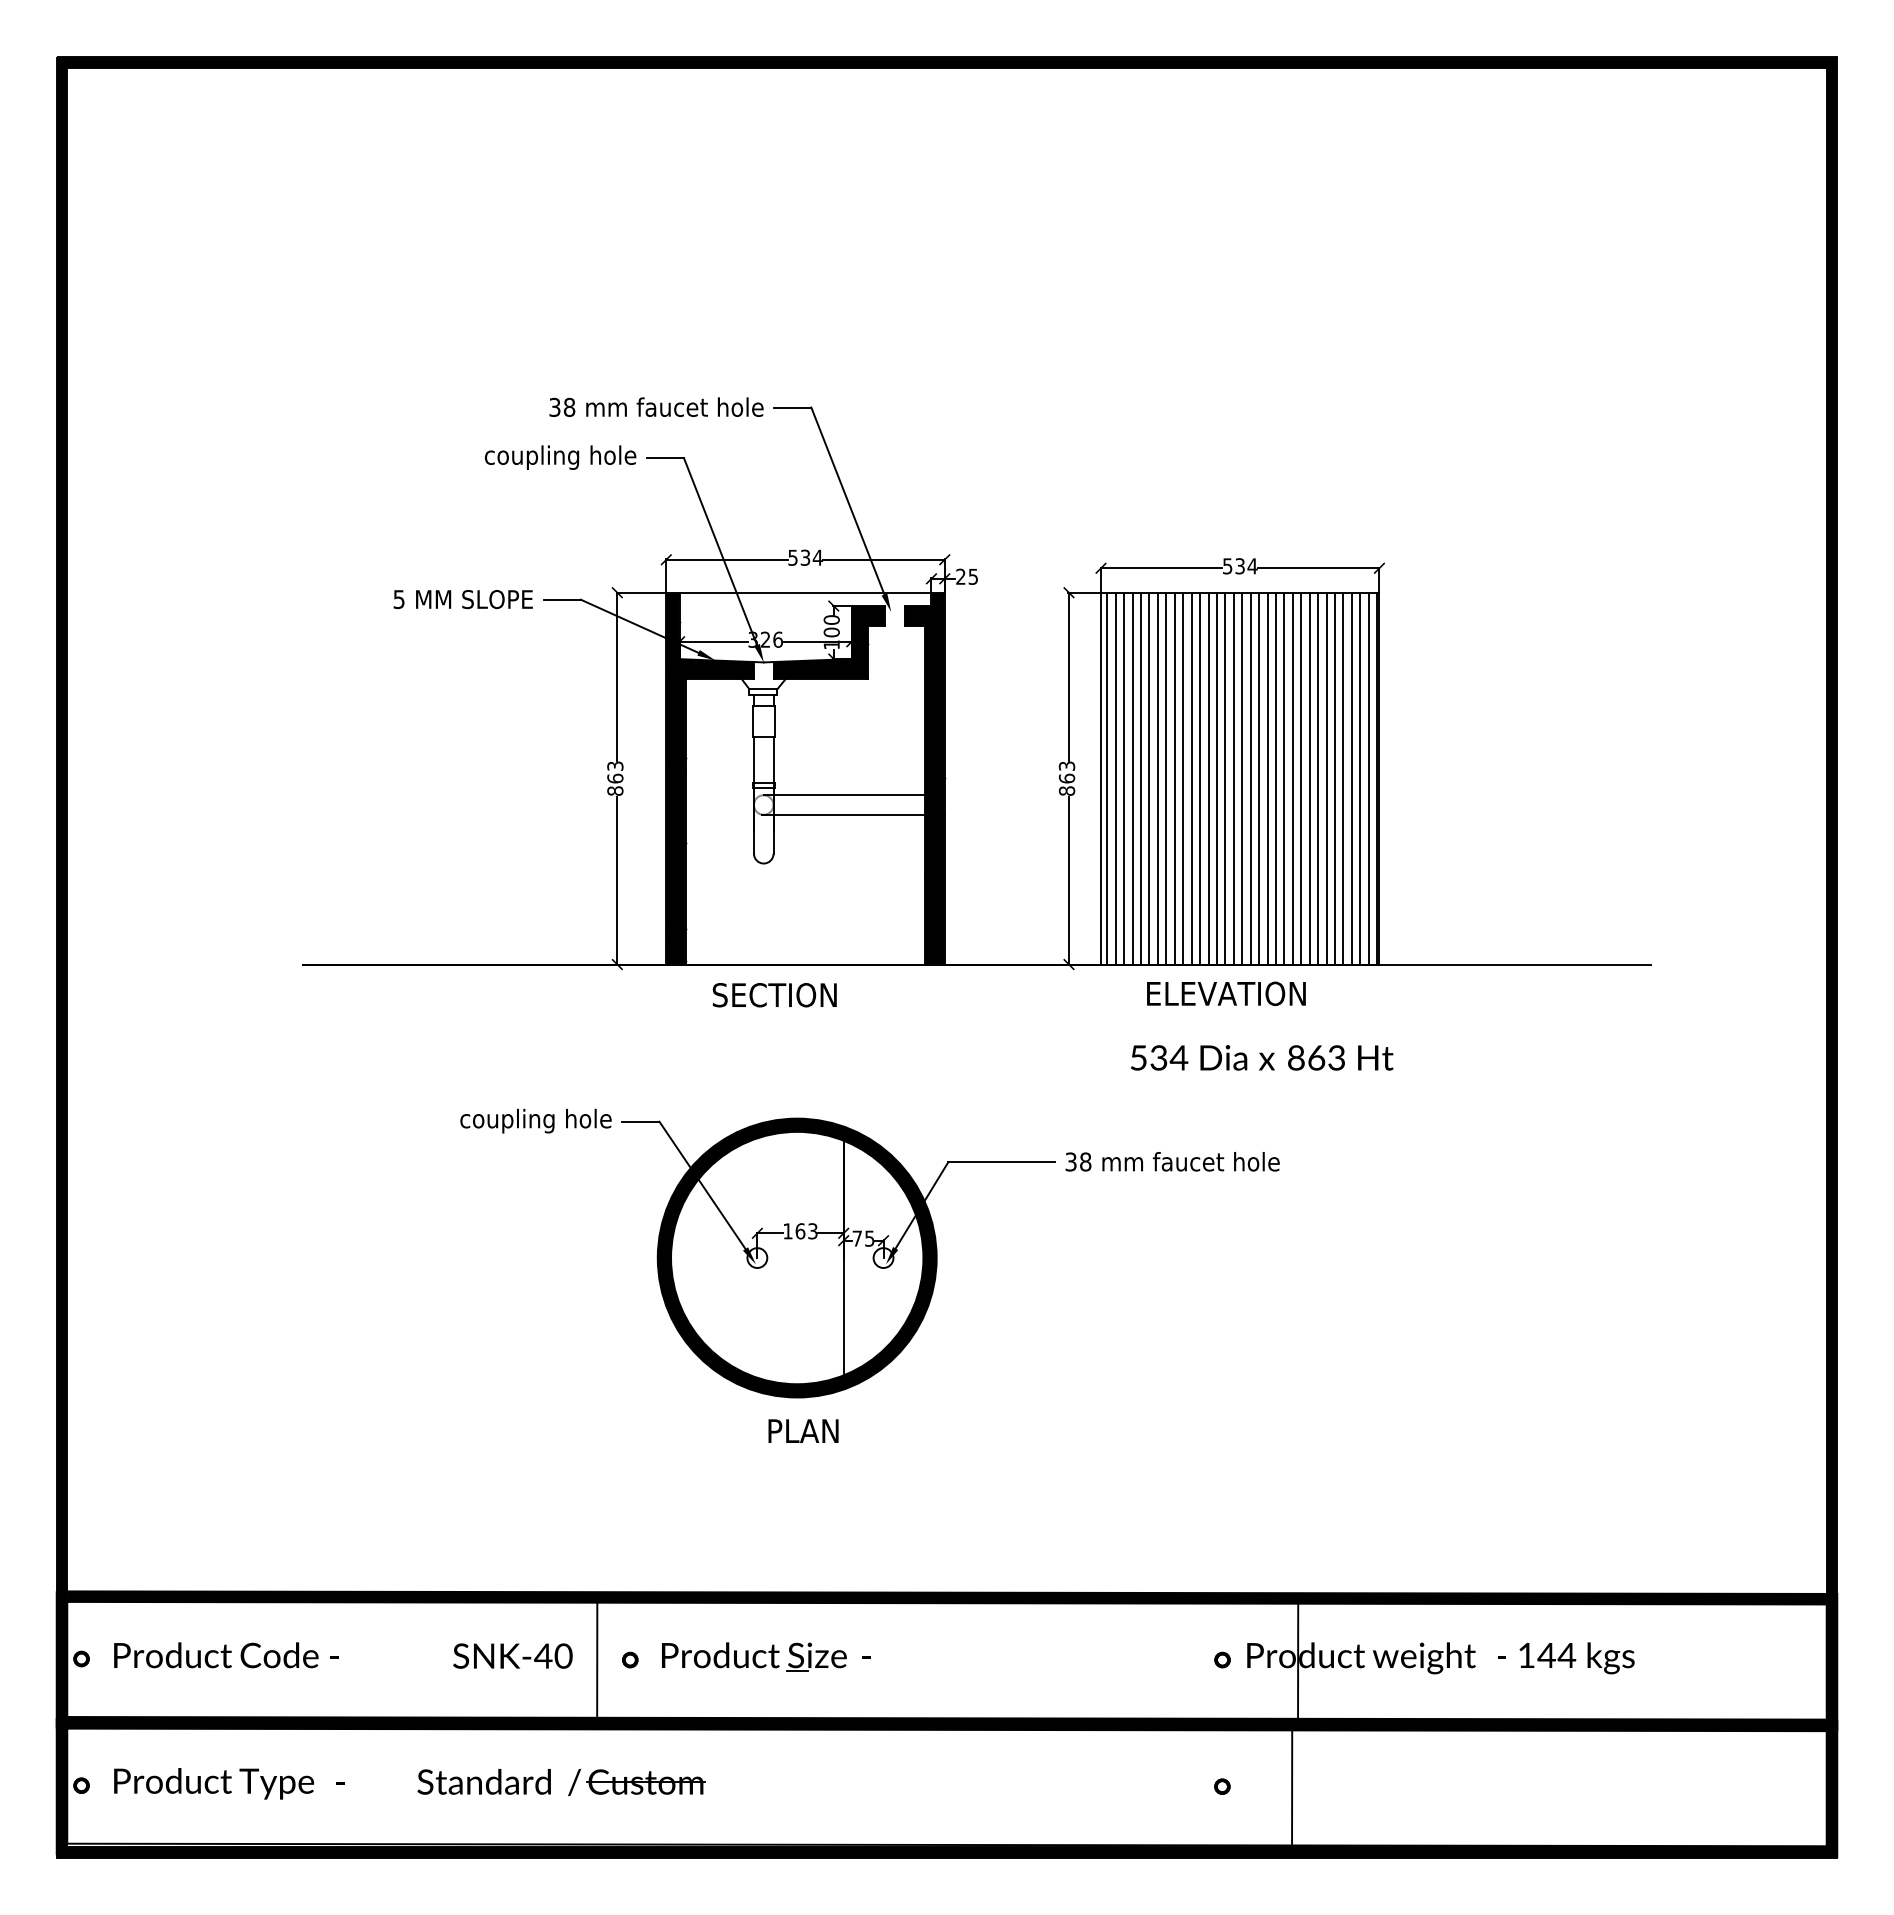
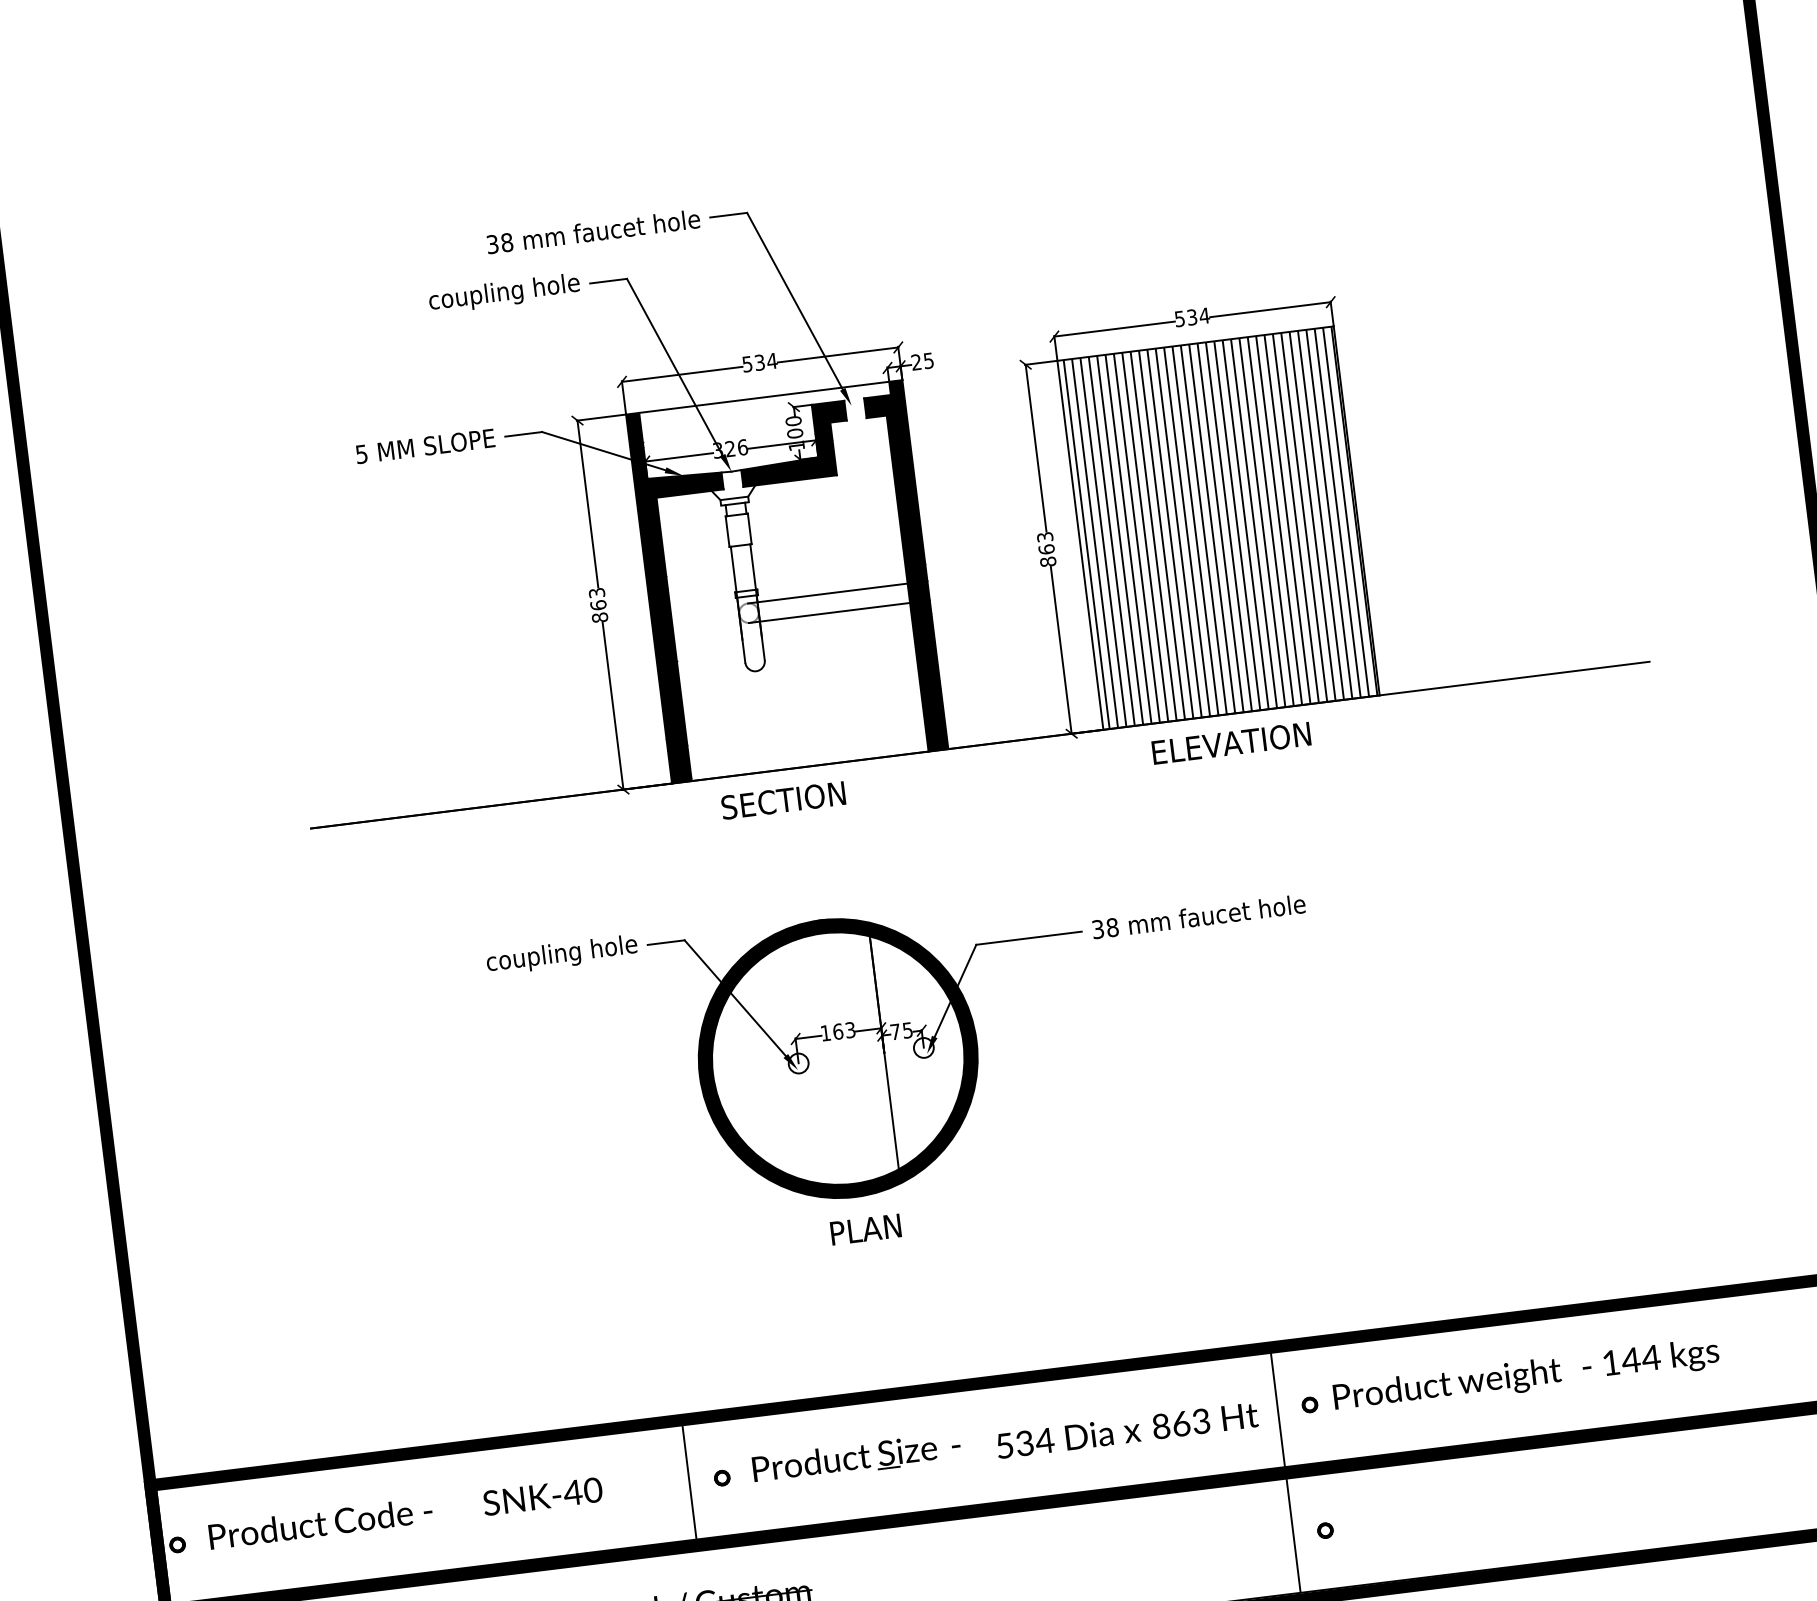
text: (1262, 1057) -> (1127, 1430), moved
text: (512, 1655) -> (542, 1495), moved
line: (1298, 1659) -> (1278, 1408), moved
line: (1292, 1786) -> (1293, 1534), moved

